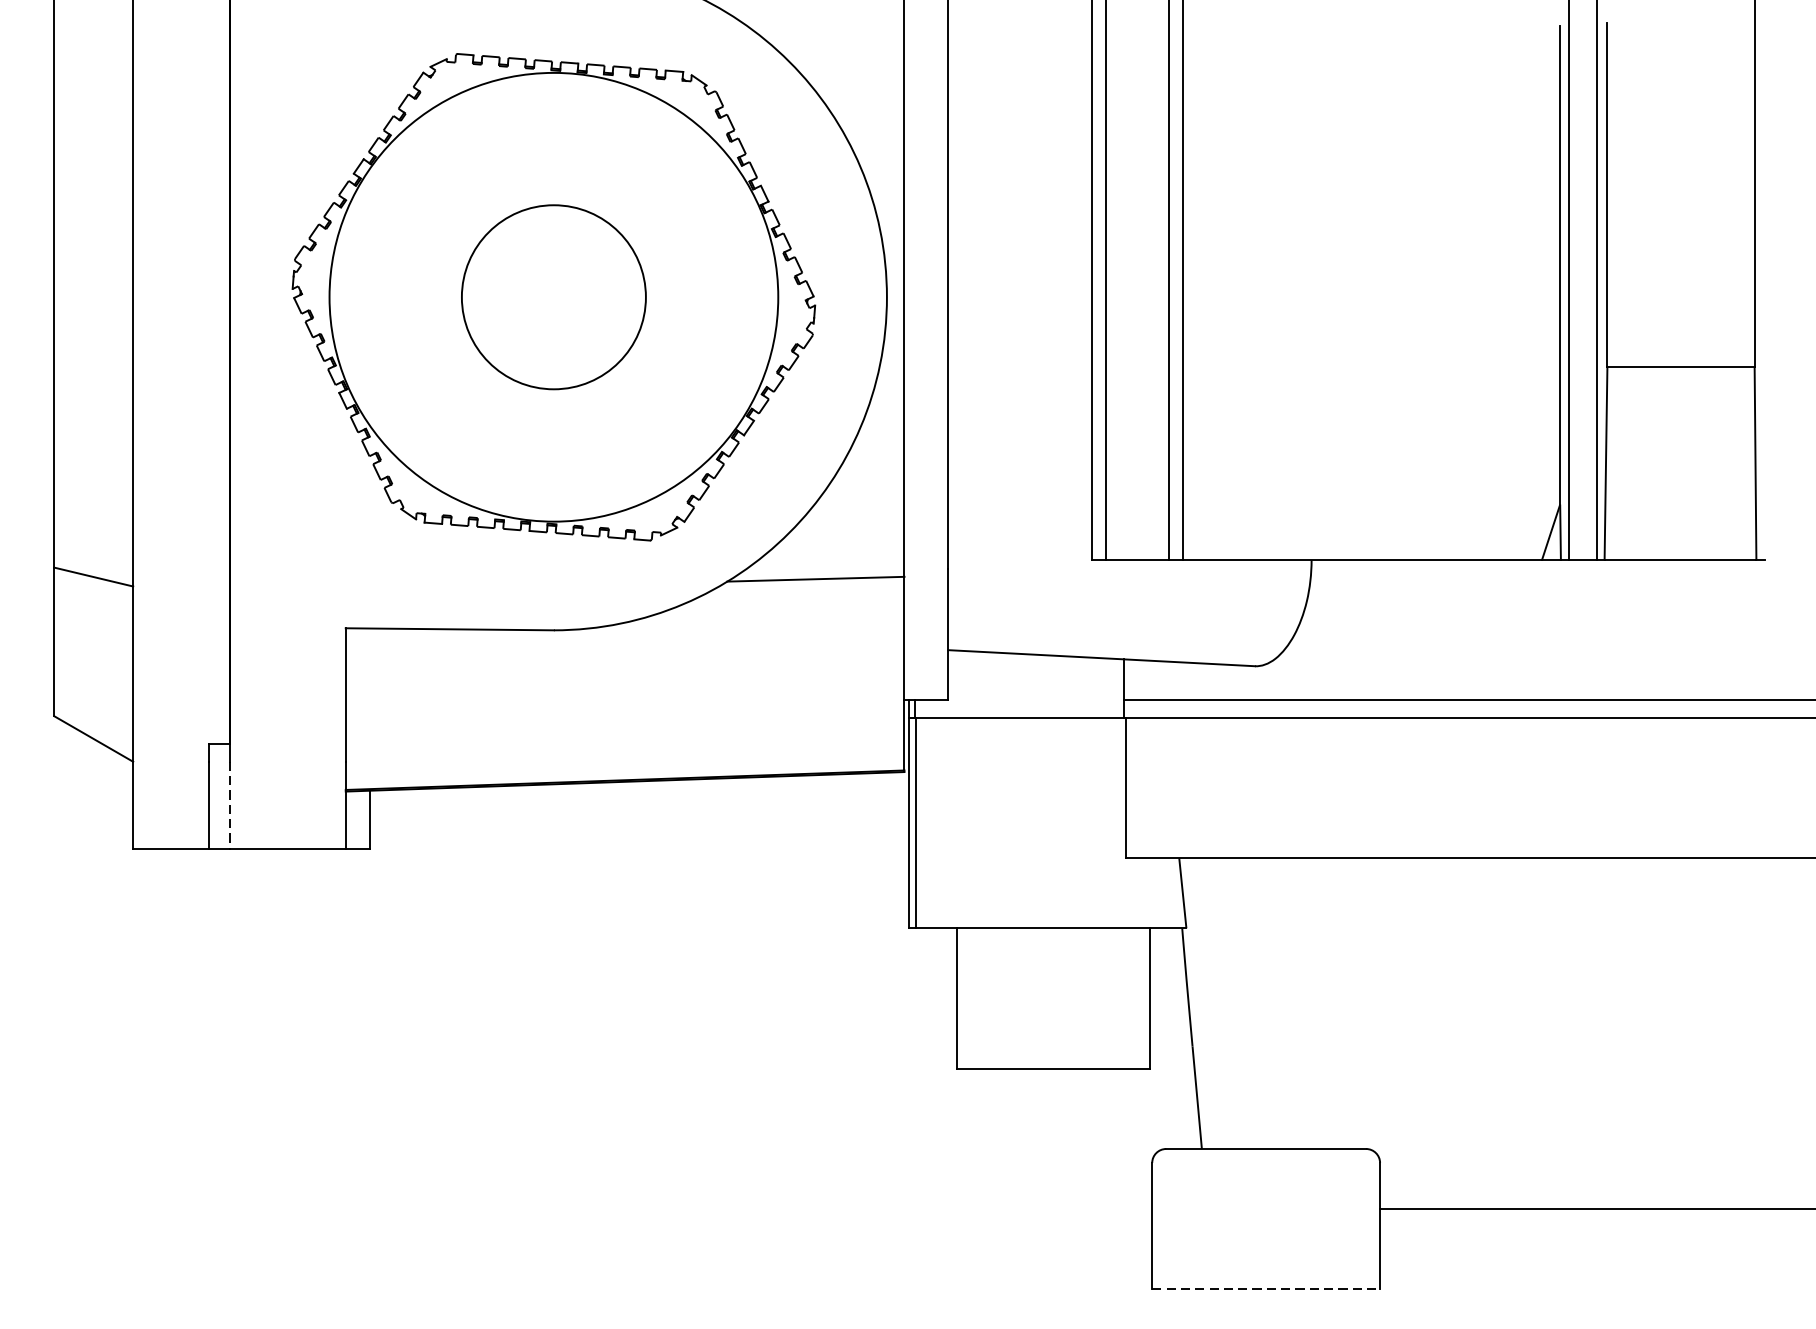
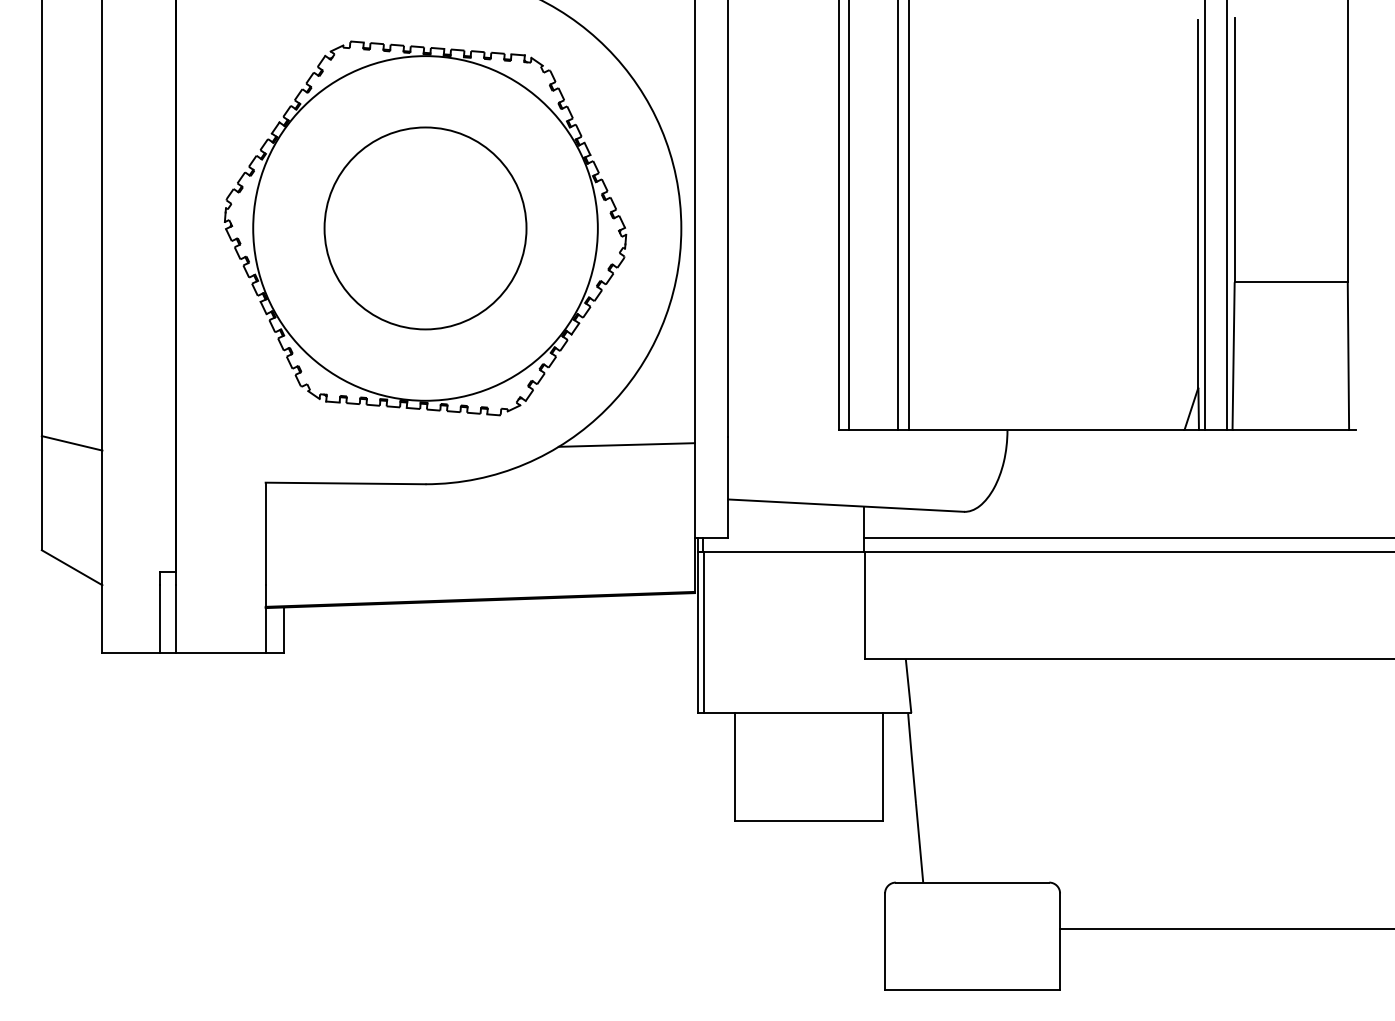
circle: (553, 297) -> (425, 228), size x1.43
line: (229, 805) -> (176, 618), dashed -> solid
line: (1266, 1289) -> (972, 990), dashed -> solid

